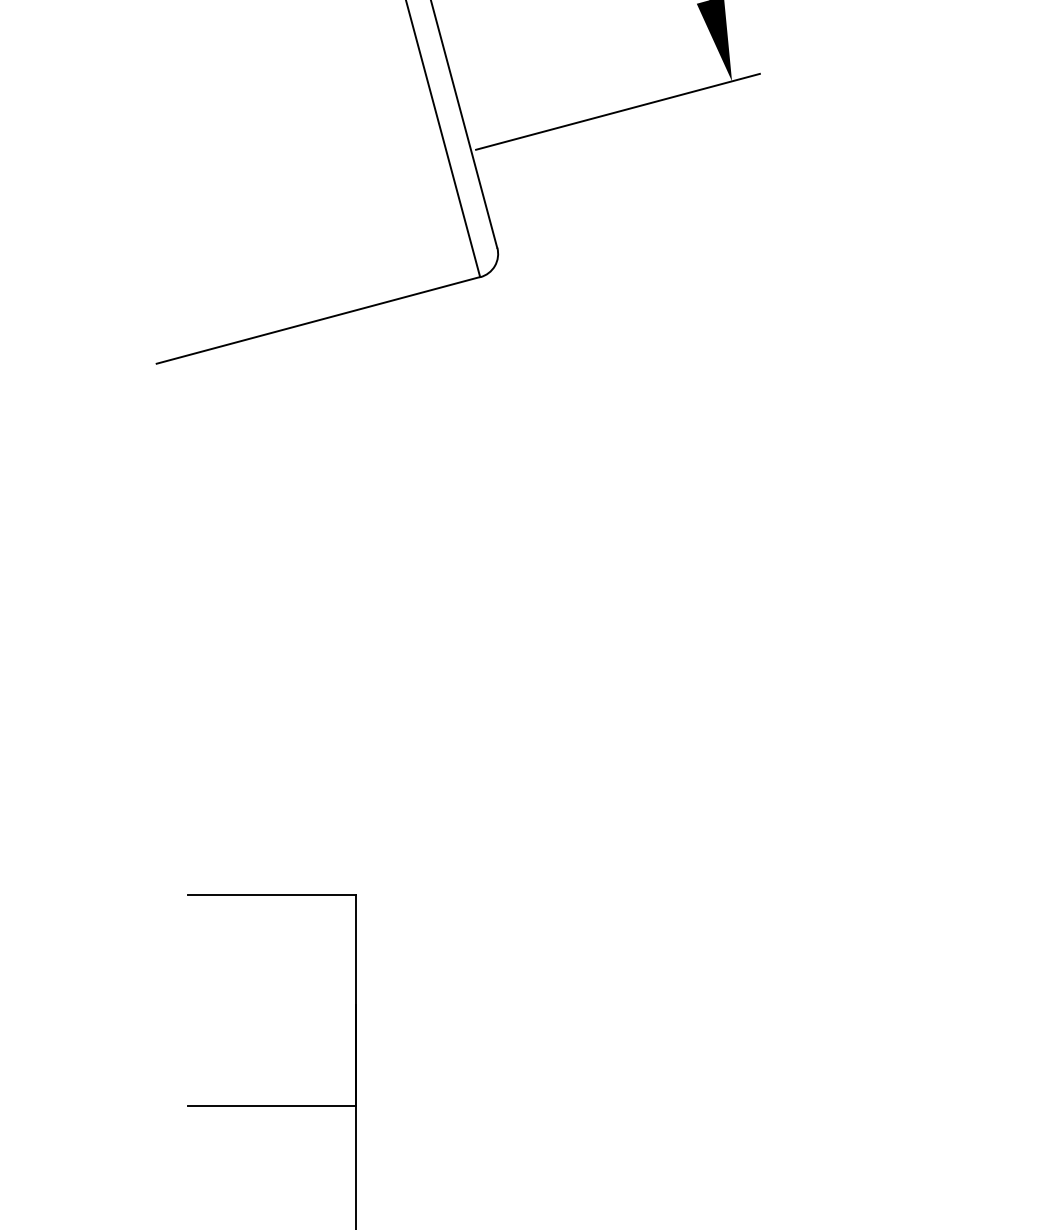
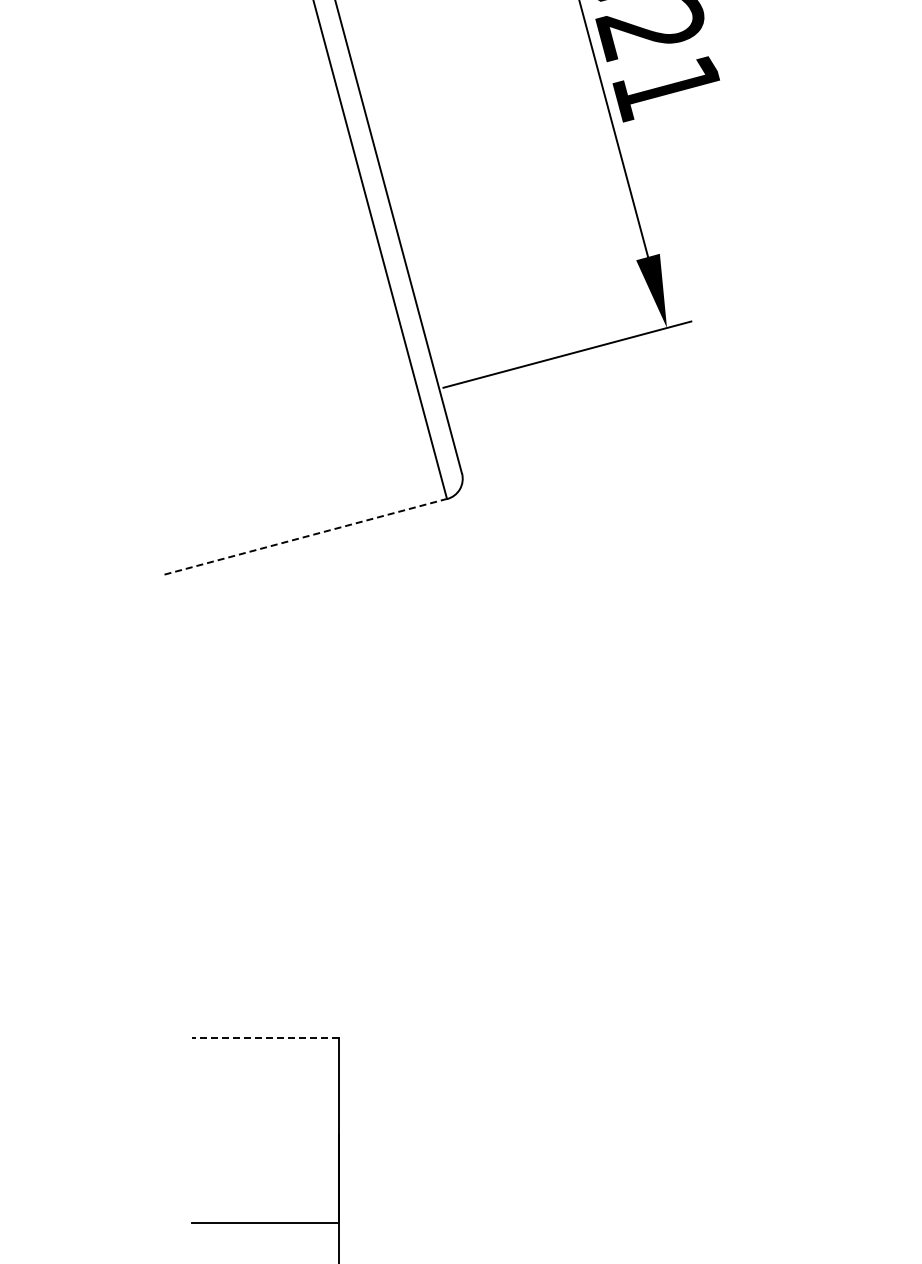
line: (319, 320) -> (306, 536), solid -> dashed
line: (271, 894) -> (264, 1038), solid -> dashed

